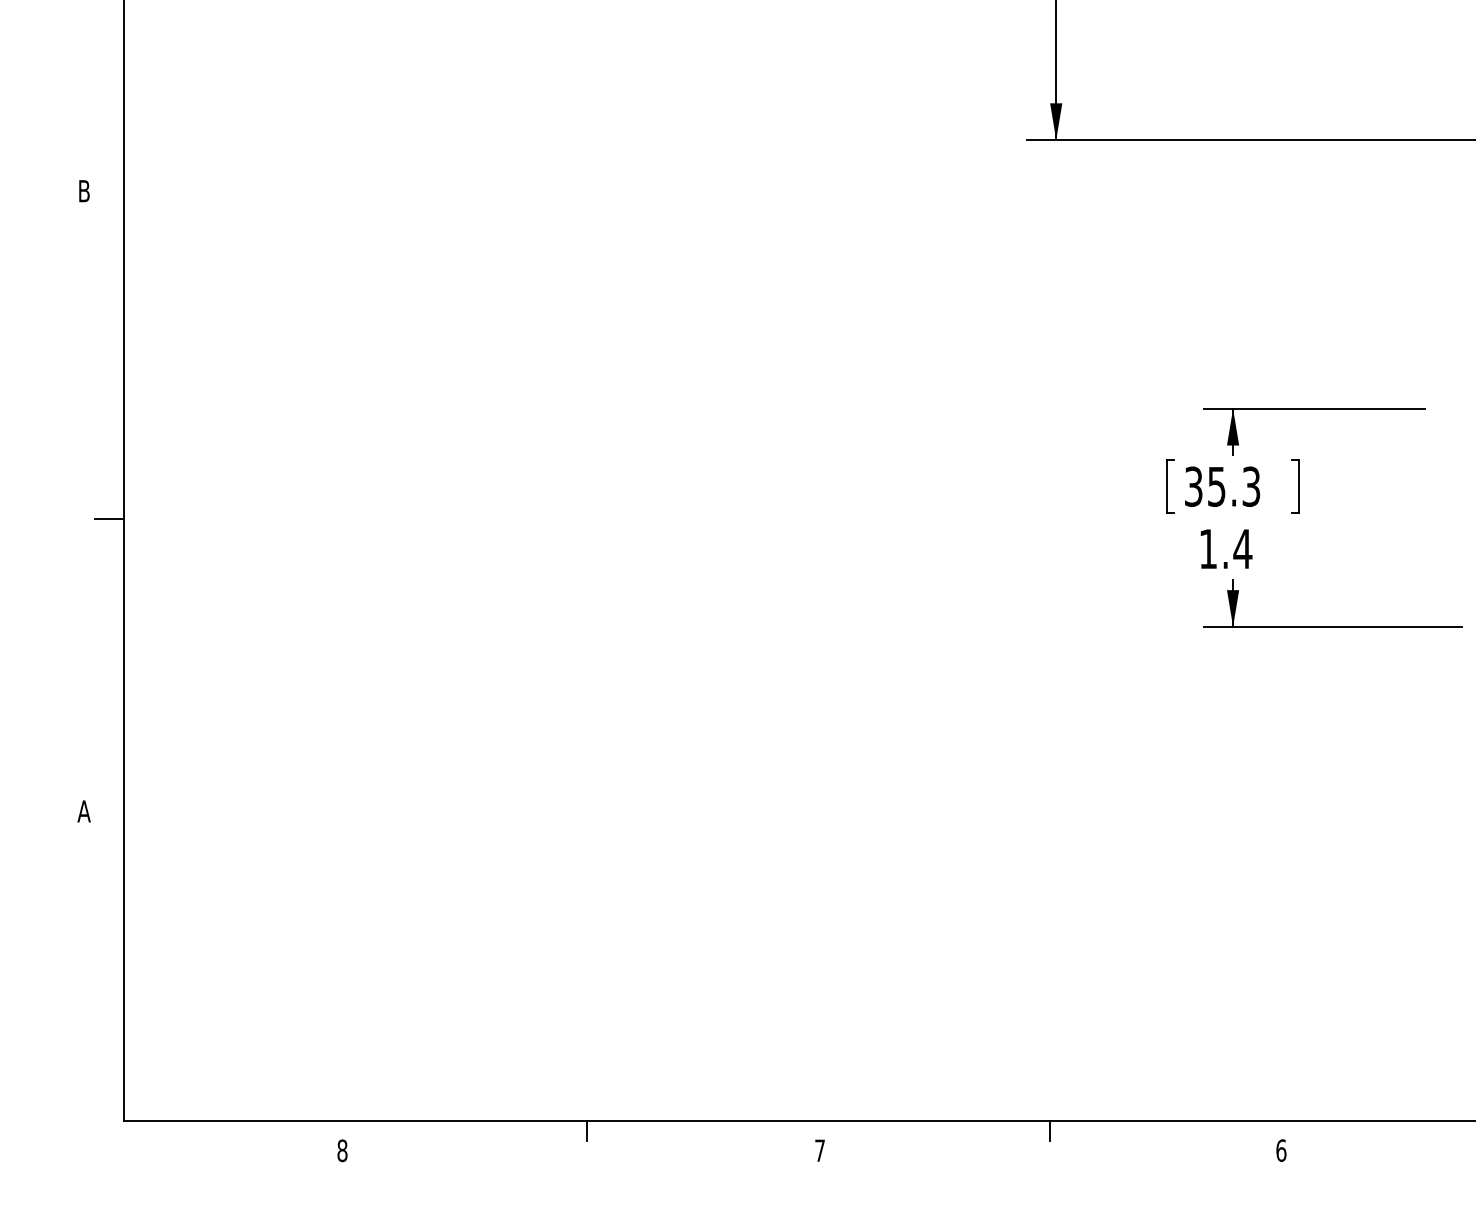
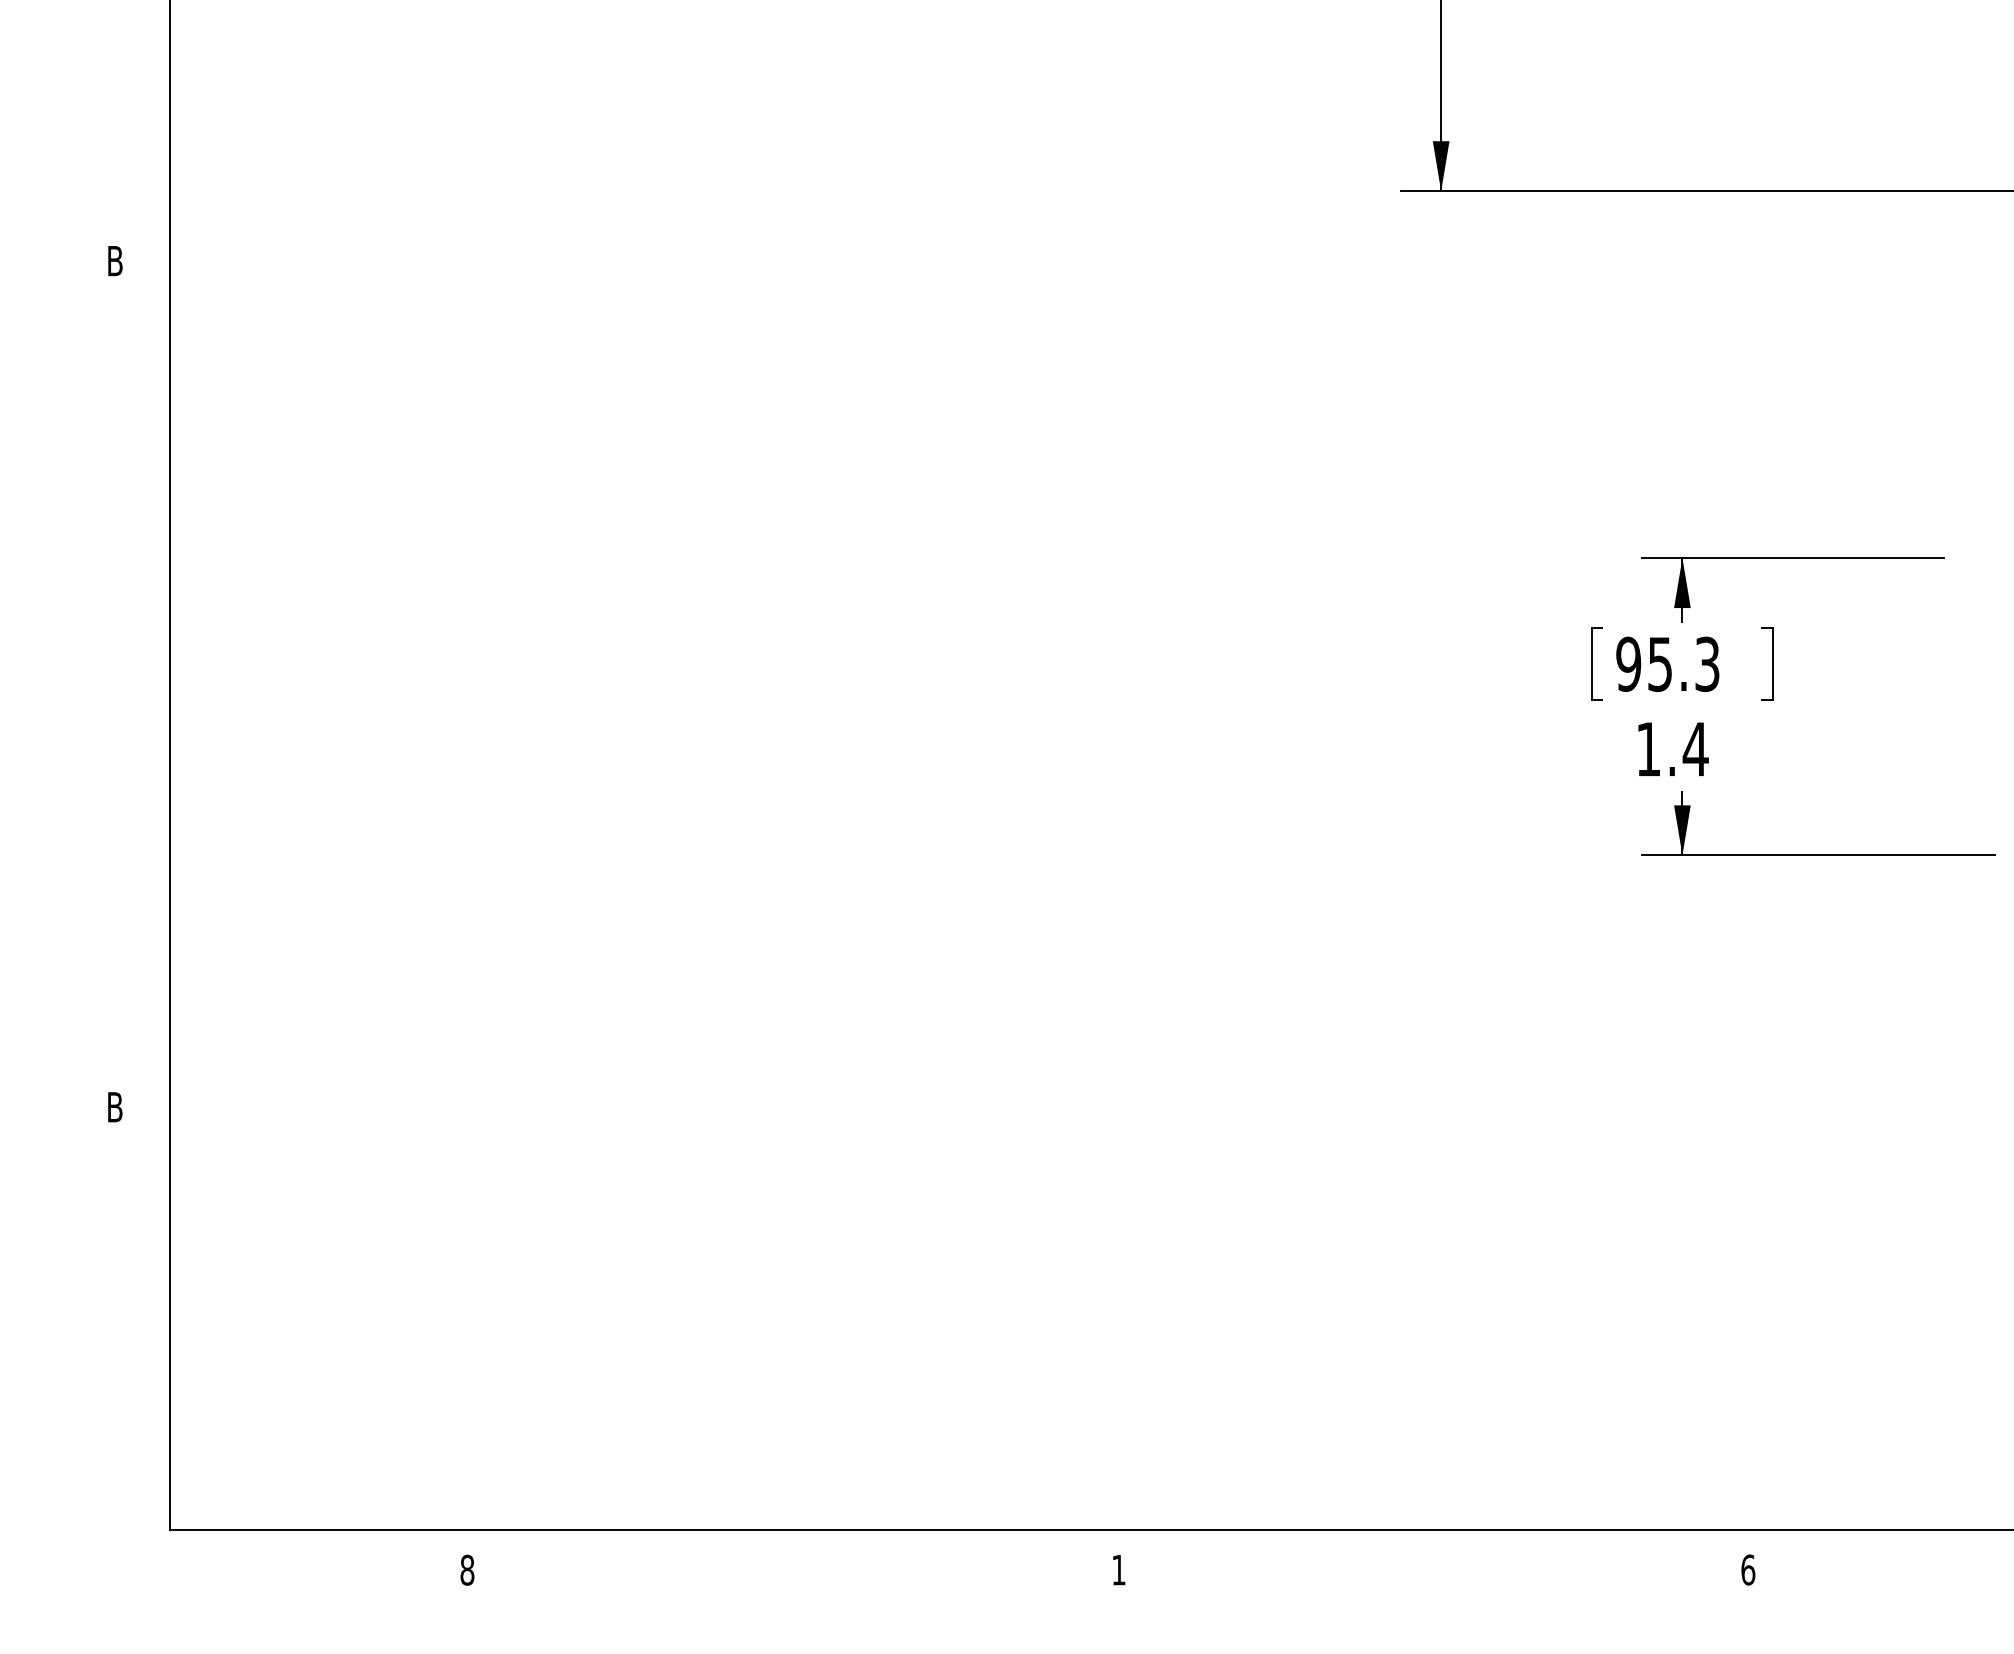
text: (1193, 486) -> (1628, 663), 35.3 -> 95.3
line: (109, 518) -> (149, 707), removed
text: (83, 811) -> (114, 1107), A -> B
line: (587, 1131) -> (801, 1543), removed
line: (1049, 1131) -> (1432, 1543), removed
text: (819, 1150) -> (1118, 1570), 7 -> 1

